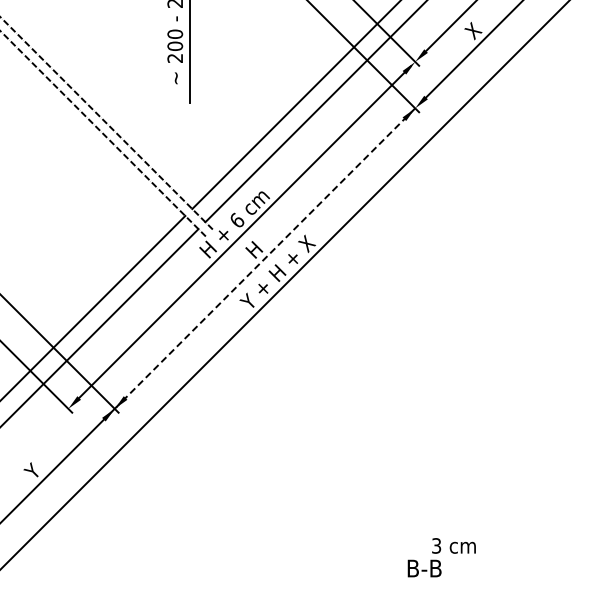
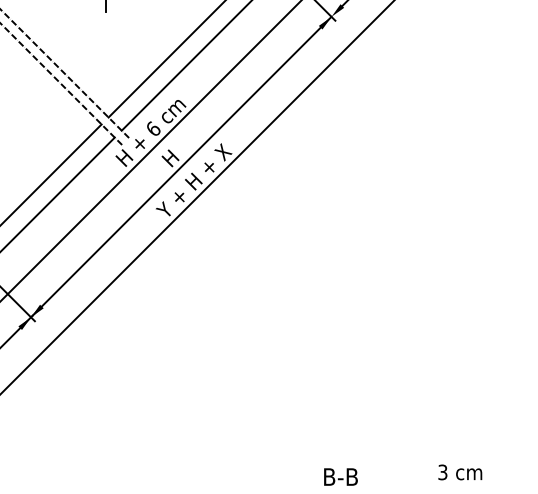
line: (265, 258) -> (181, 166), dashed -> solid
text: (453, 545) -> (459, 471), moved

